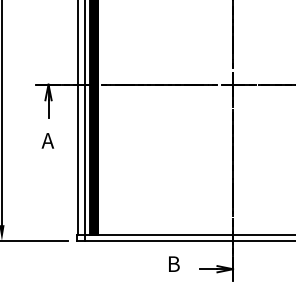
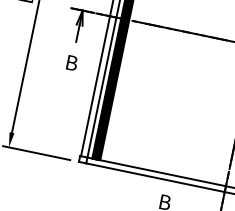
text: (47, 140) -> (70, 62), A -> B

